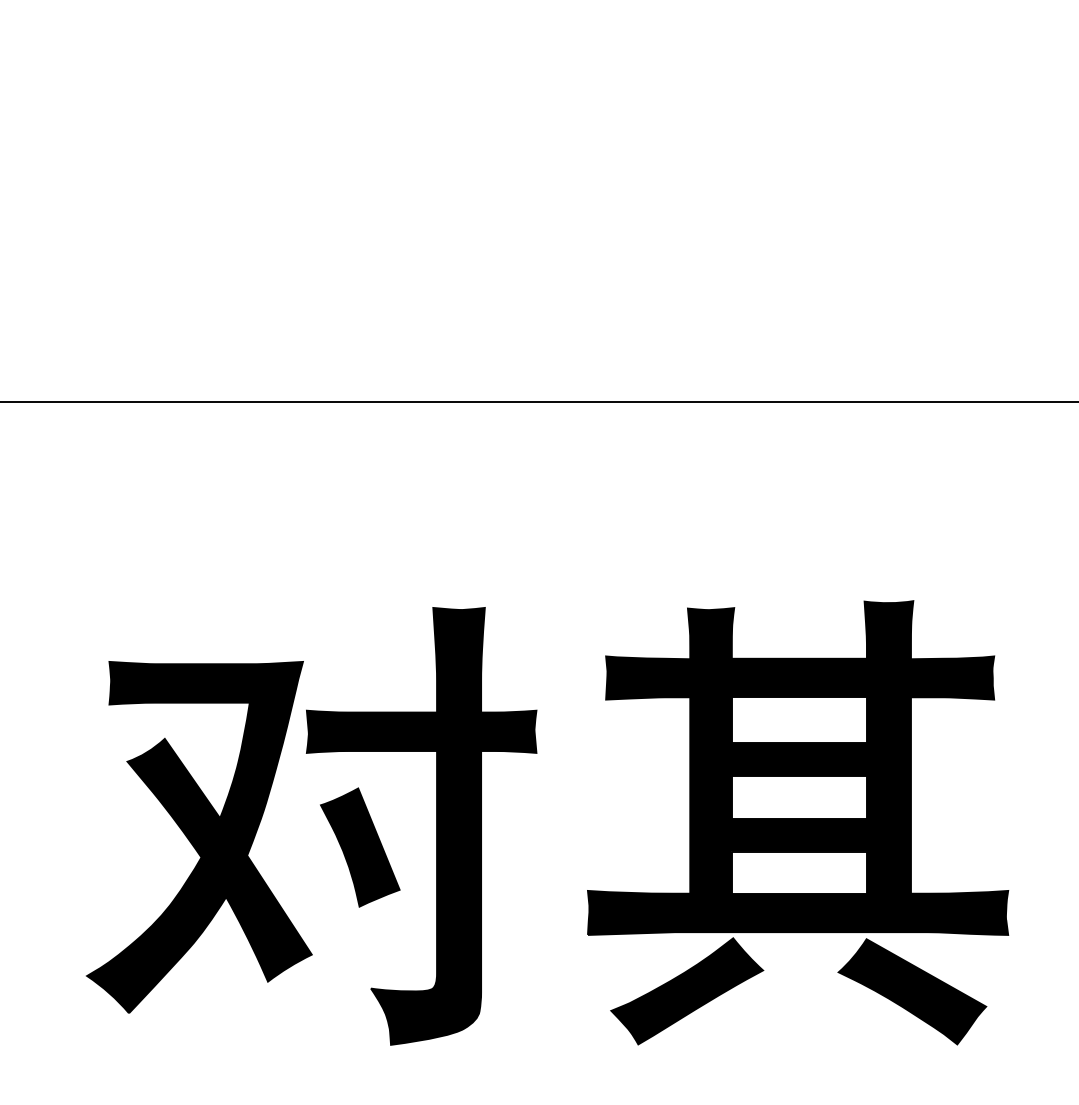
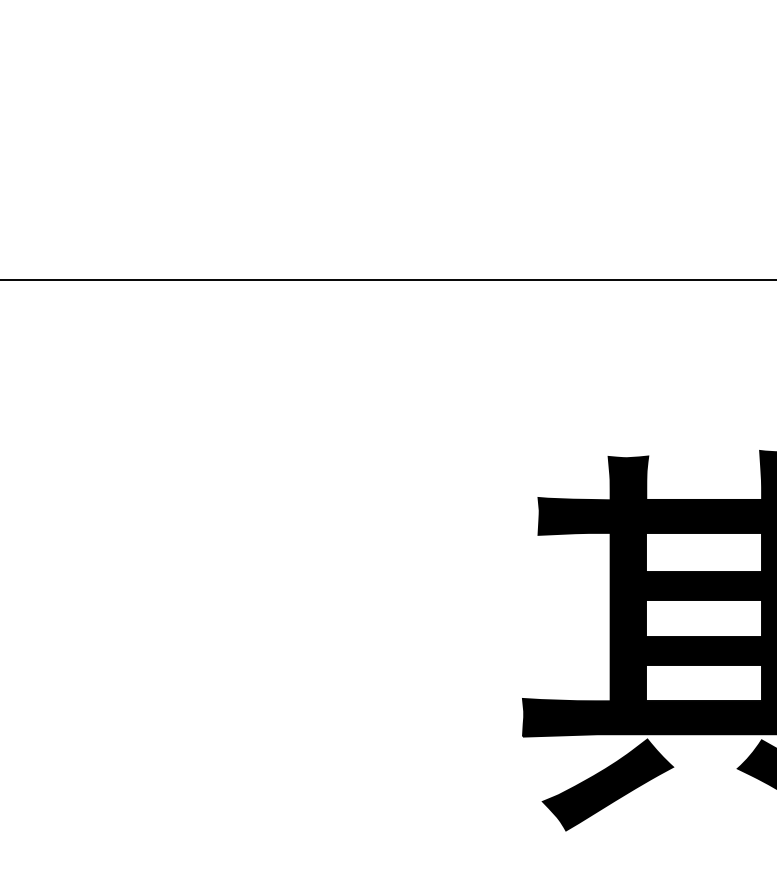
part: (326, 818) -> (298, 636), removed

